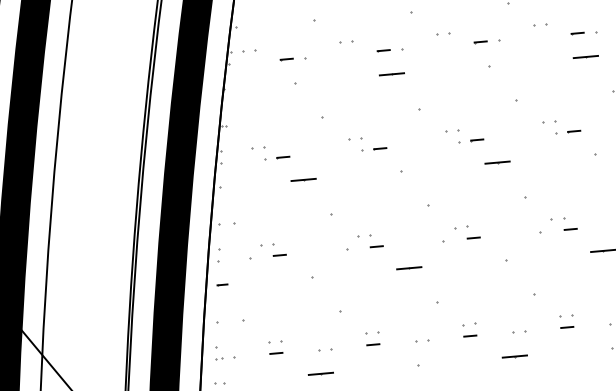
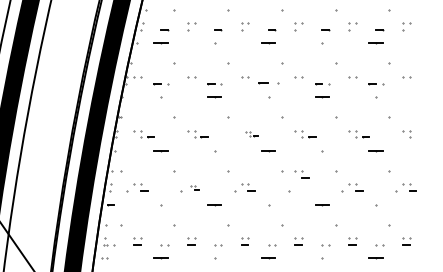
part: (486, 43) -> (268, 84), size x1.4
part: (464, 135) -> (251, 134), size x0.6
part: (563, 223) -> (301, 174), moved
part: (370, 240) -> (194, 187), size x0.6

